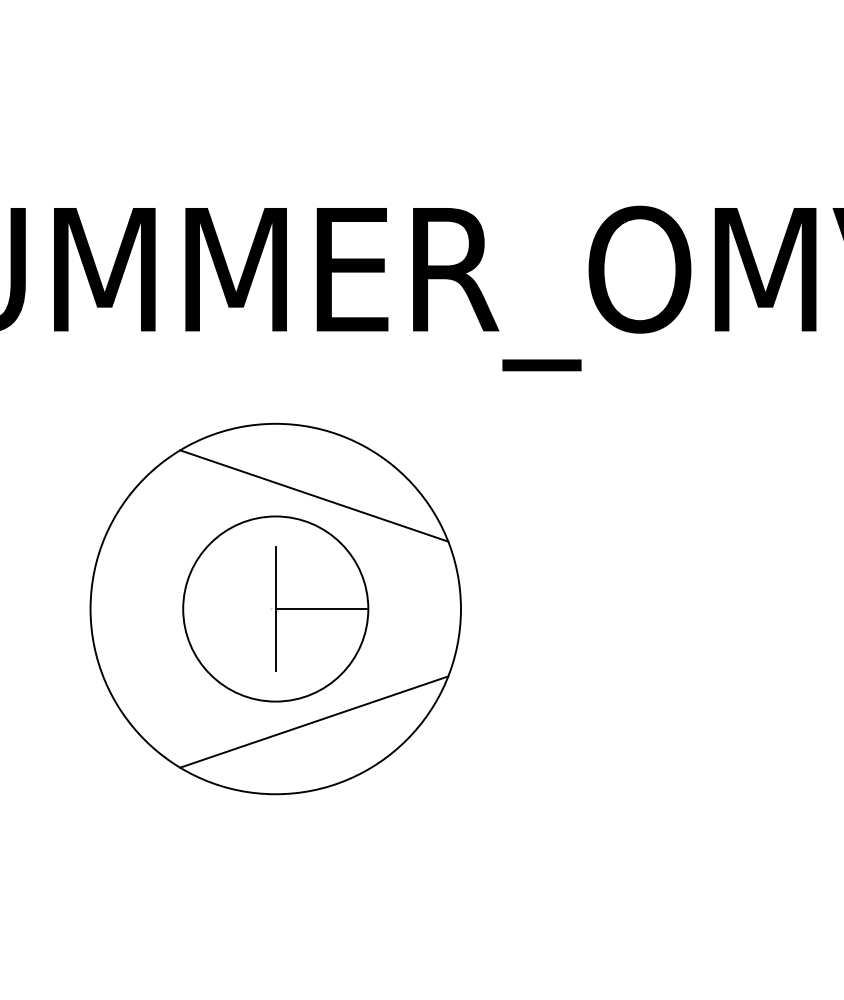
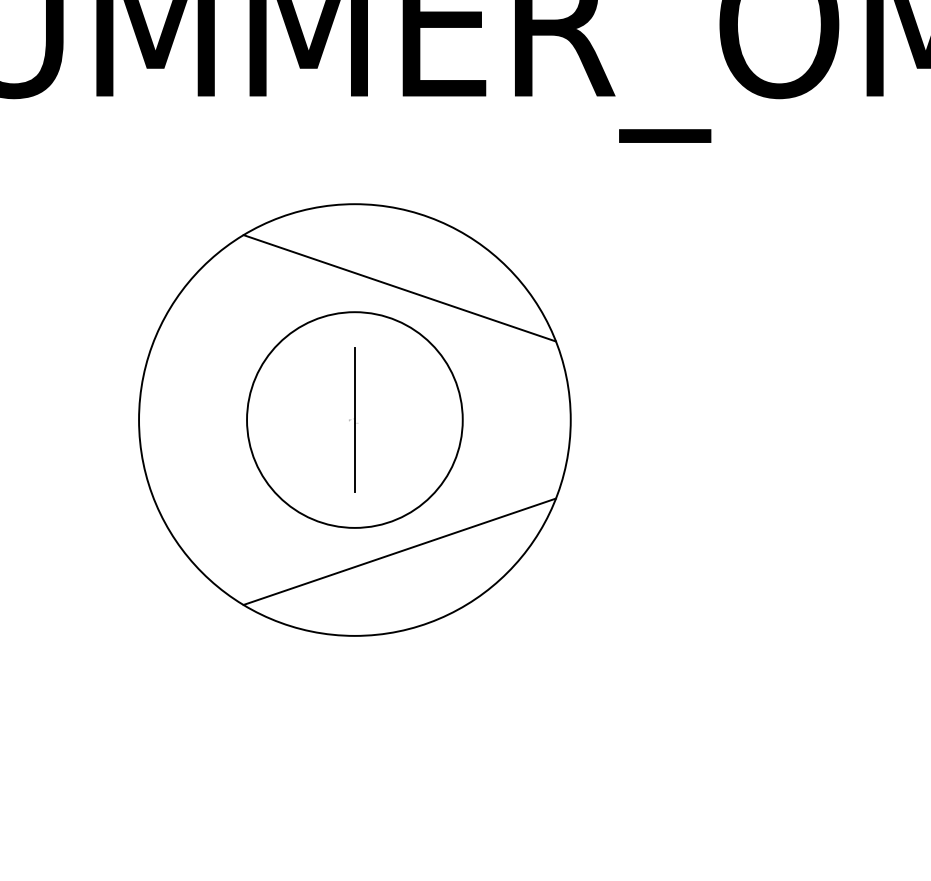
line: (321, 609) -> (408, 420), removed

